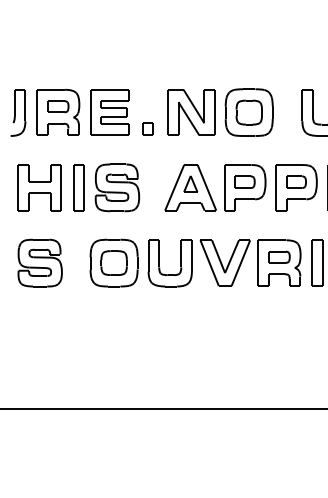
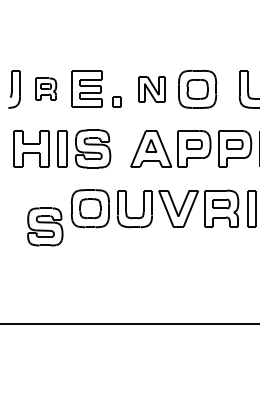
part: (58, 112) -> (46, 89), size x0.6
part: (191, 112) -> (151, 89), size x0.7
part: (39, 262) -> (44, 226), moved

